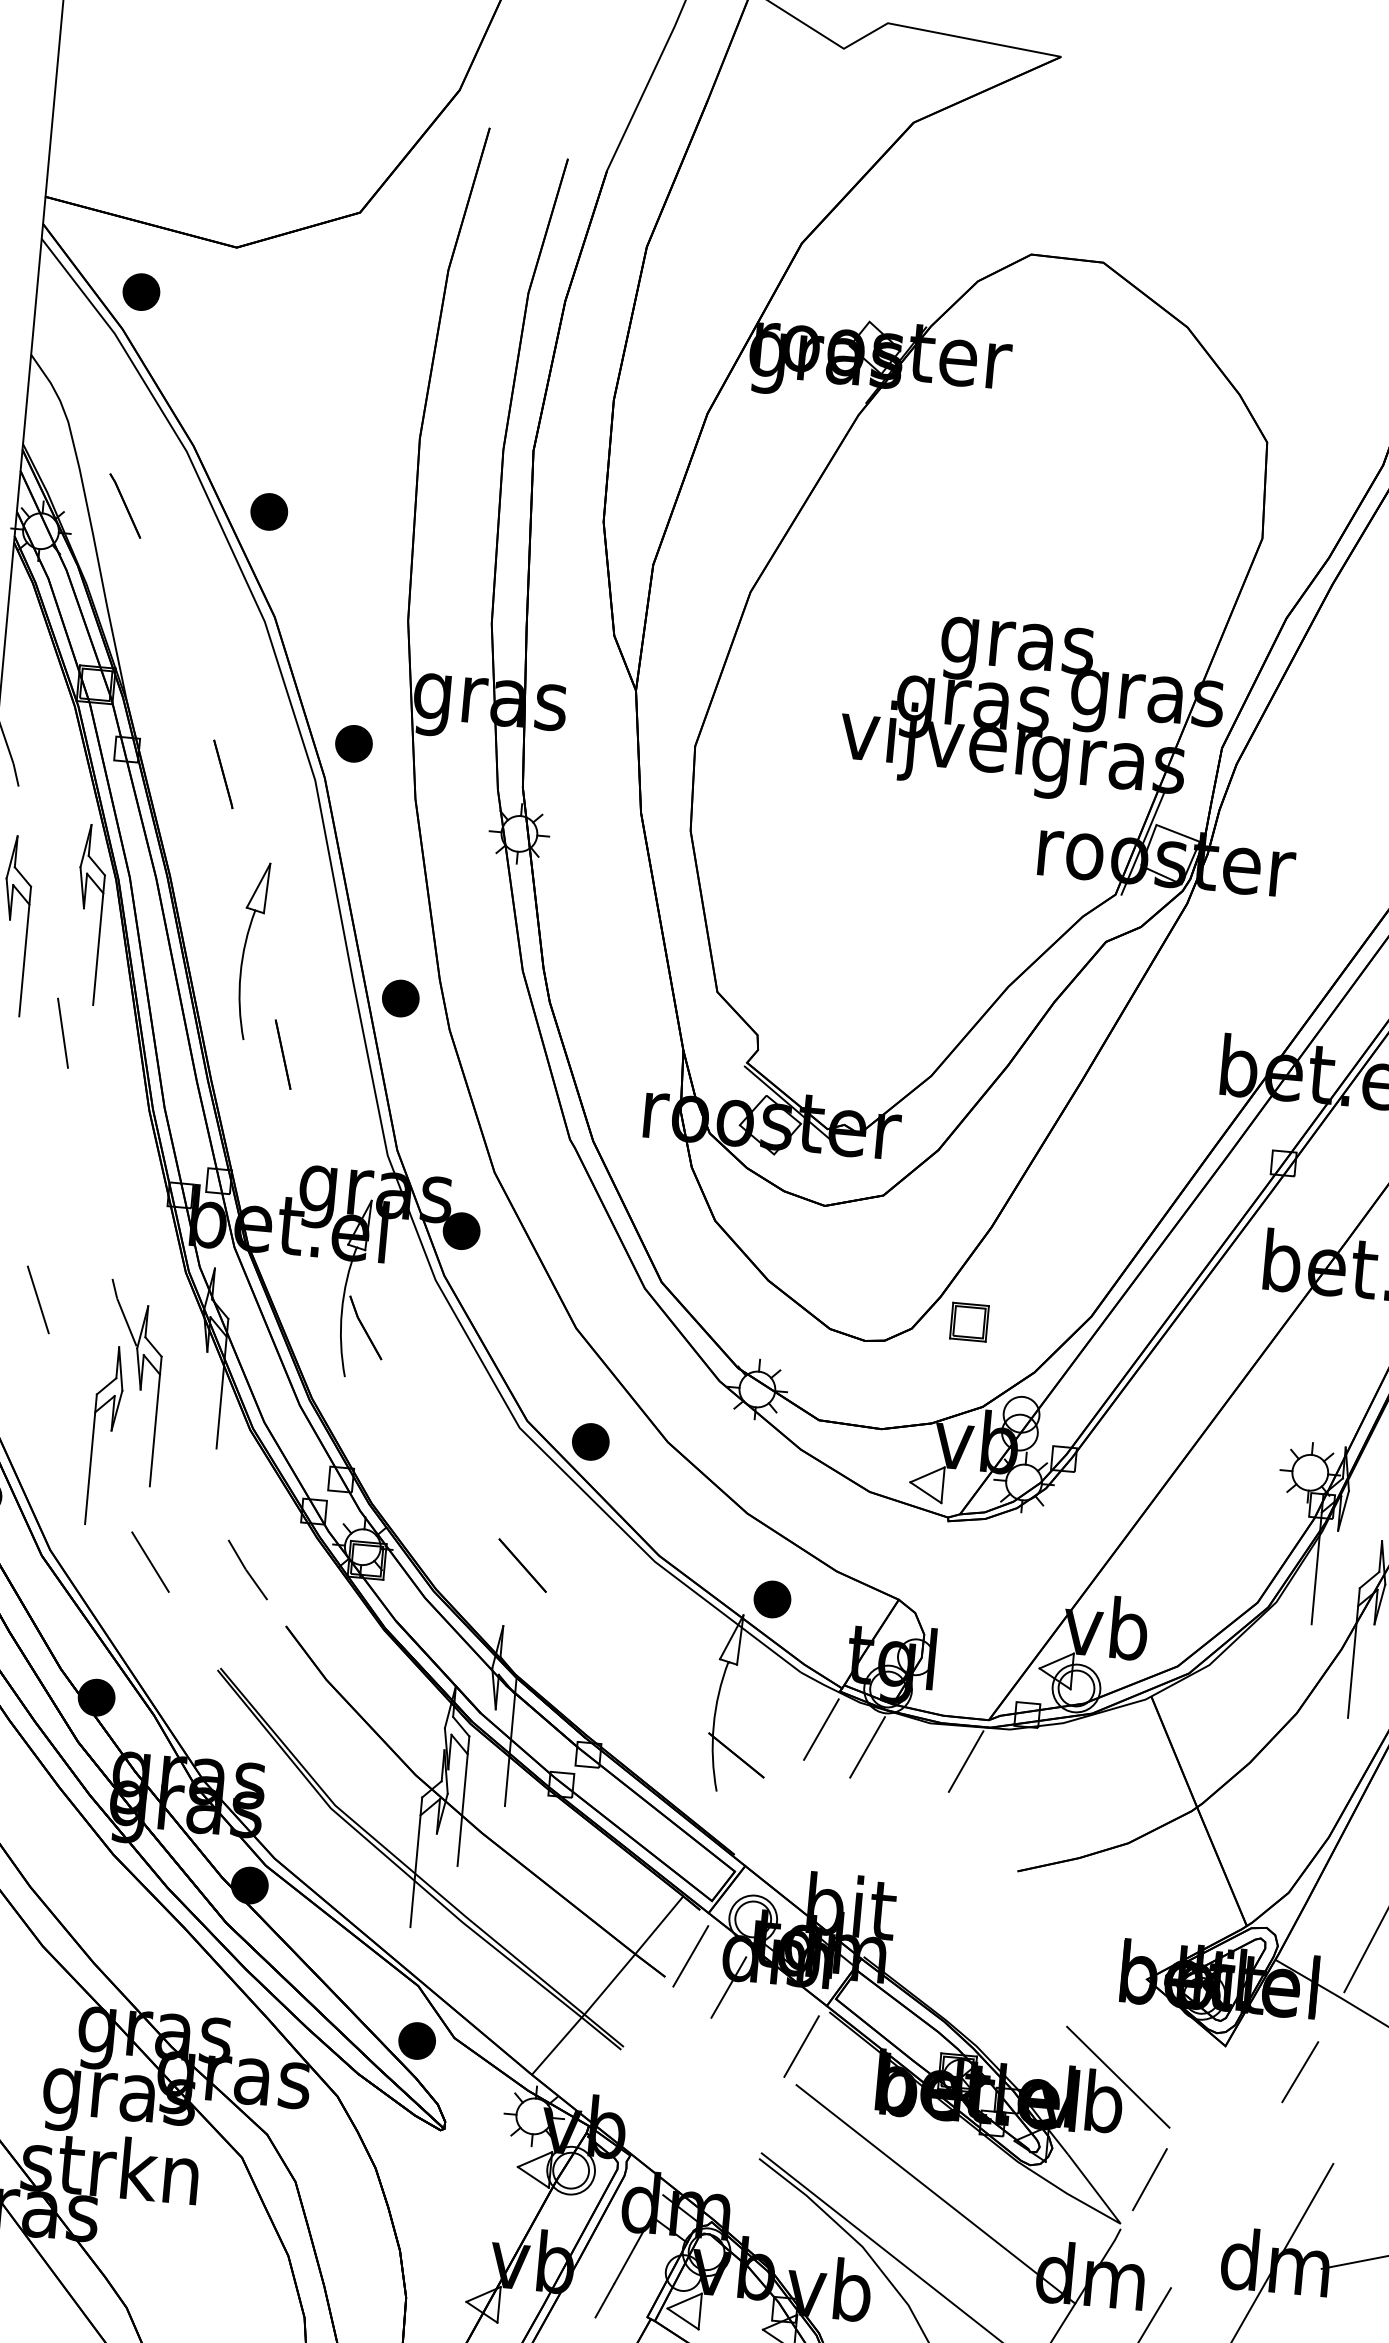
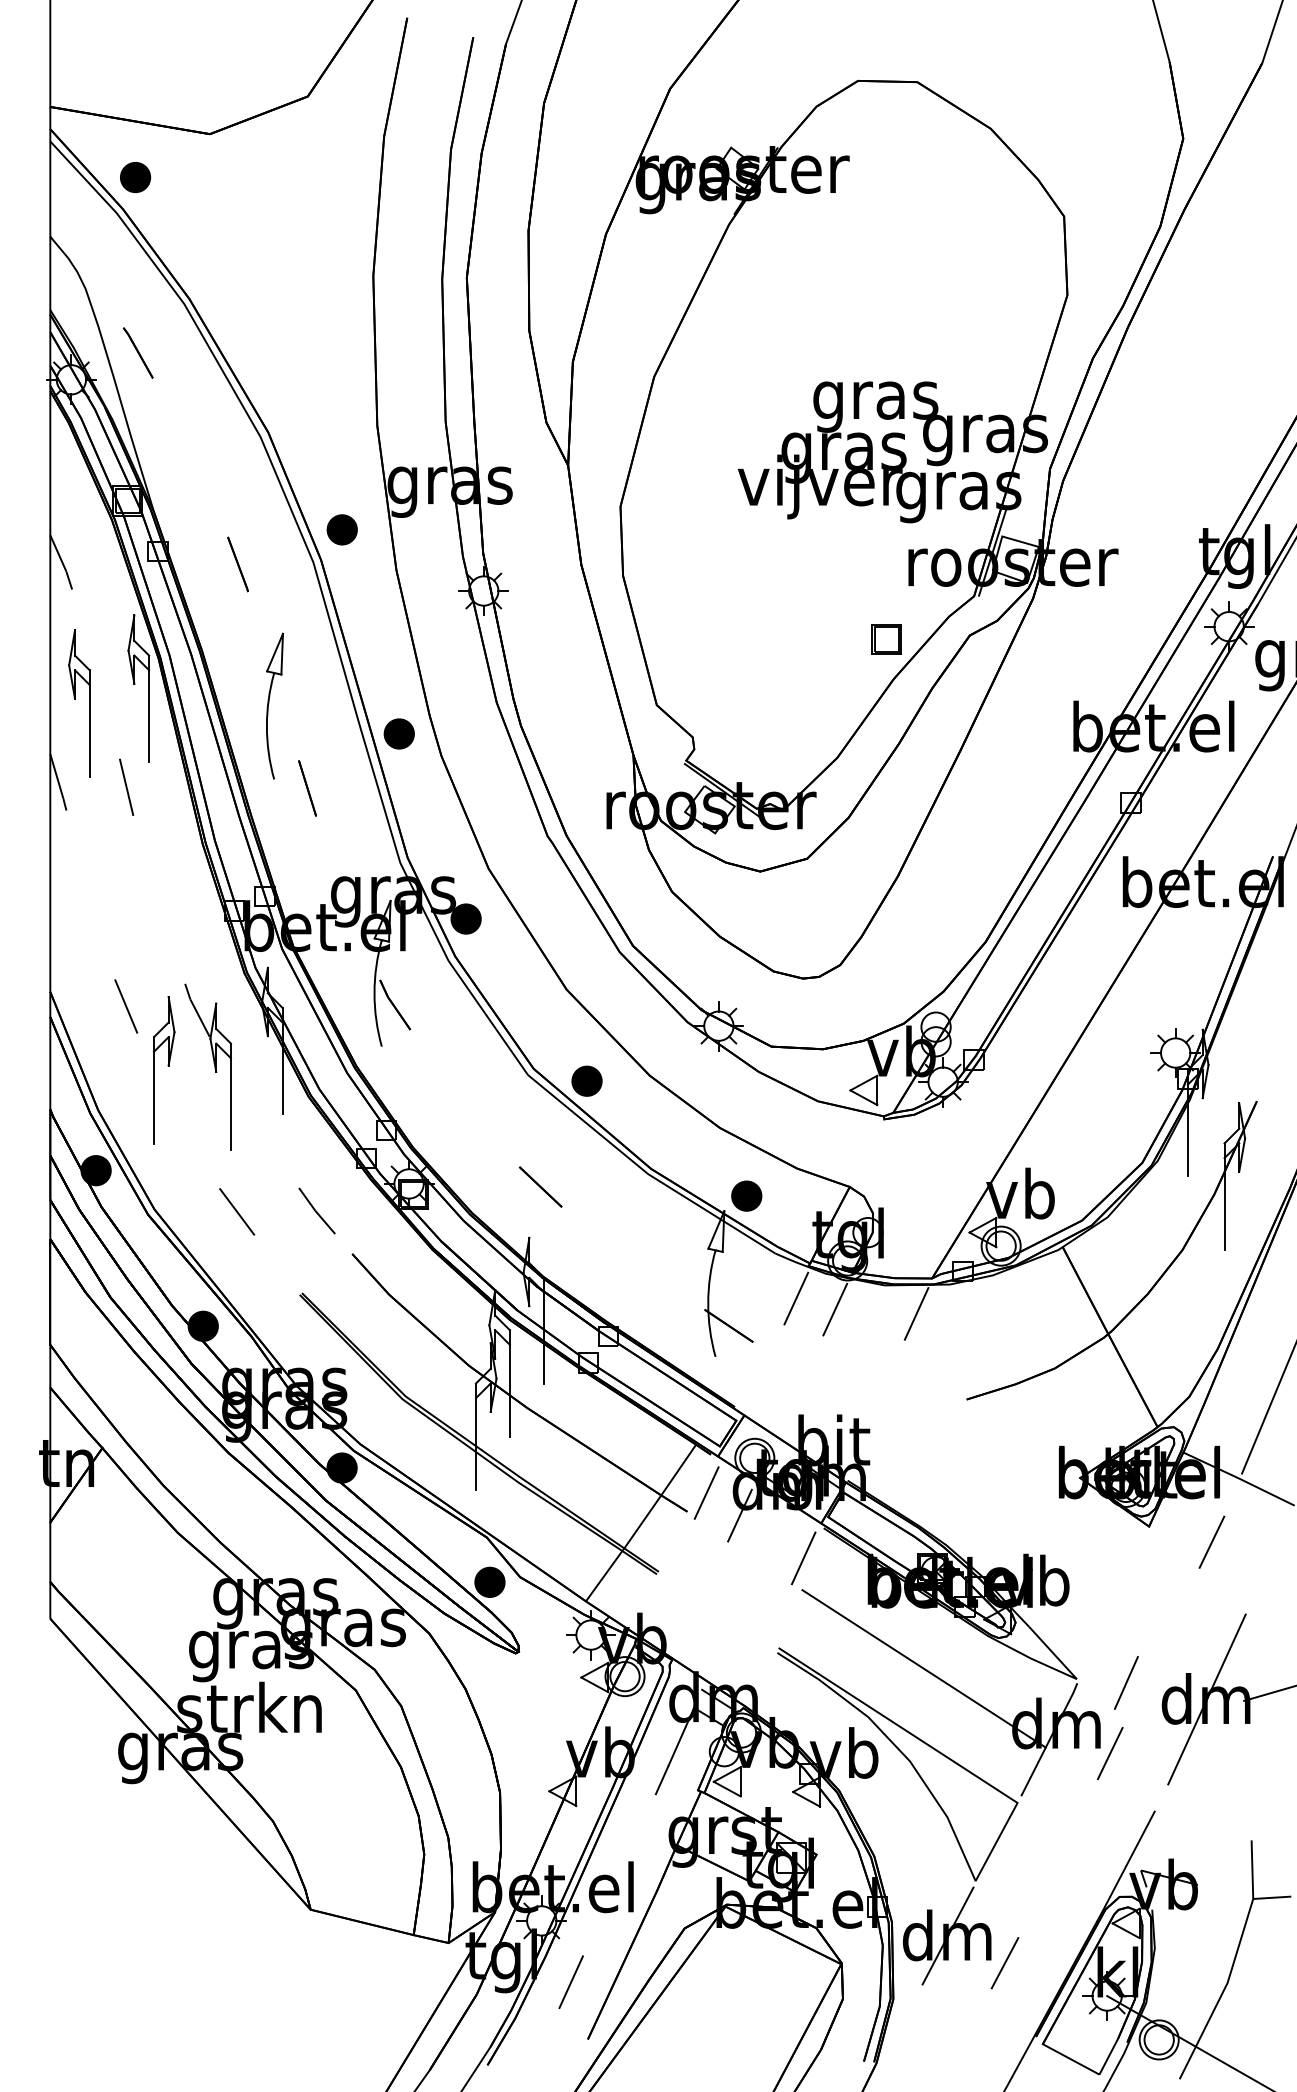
part: (268, 511) -> (255, 346), removed
part: (969, 1322) -> (886, 639), moved
part: (105, 1436) -> (164, 1070), moved
line: (1117, 2076) -> (1063, 1559), removed
line: (1150, 2179) -> (1126, 1682), moved

